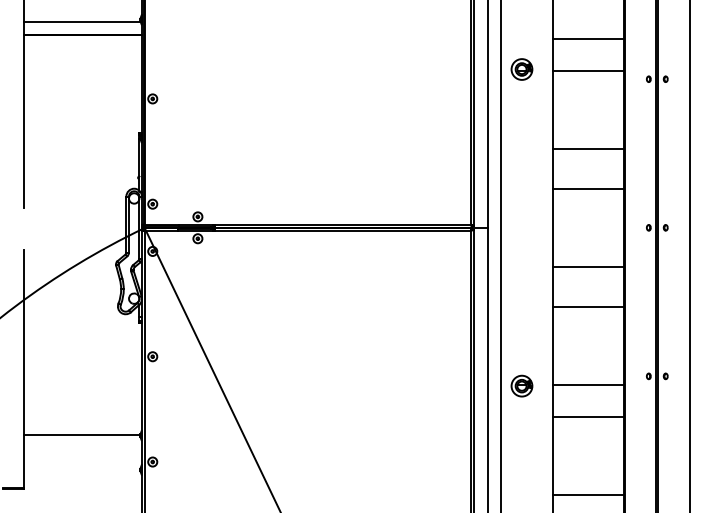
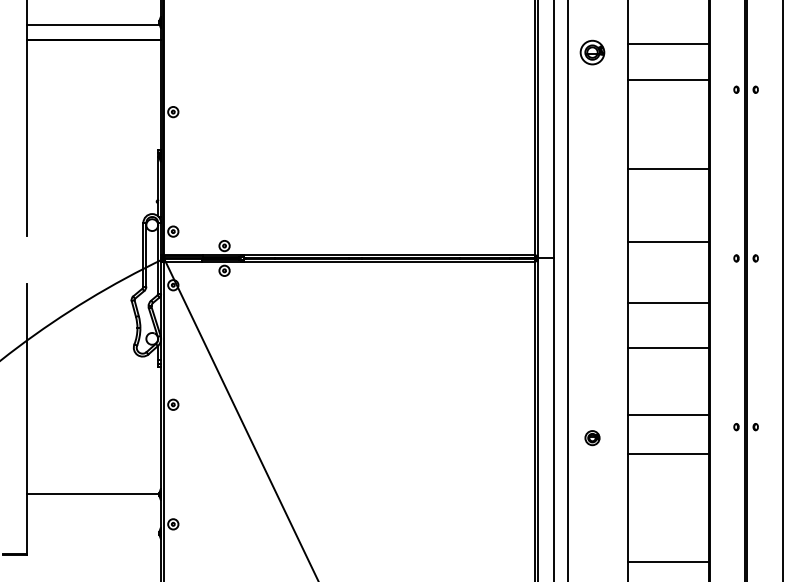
part: (521, 69) -> (591, 52), moved
line: (588, 188) -> (668, 242), moved
part: (521, 385) -> (591, 437), size x0.6
line: (588, 385) -> (668, 415), moved
line: (588, 416) -> (668, 453), moved

